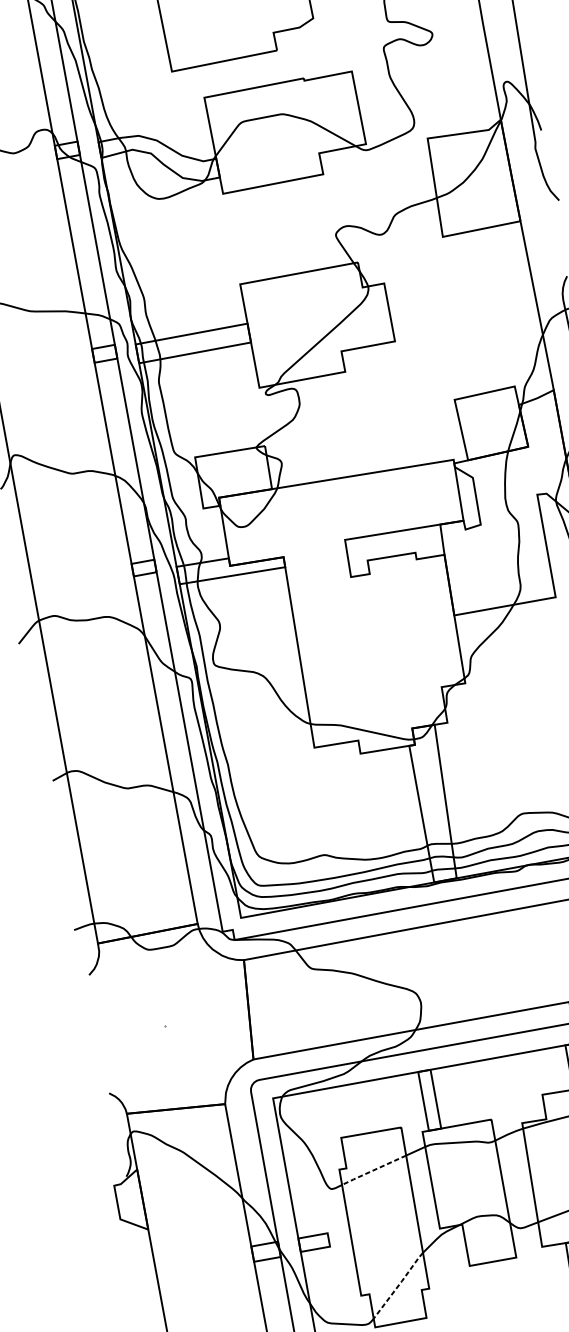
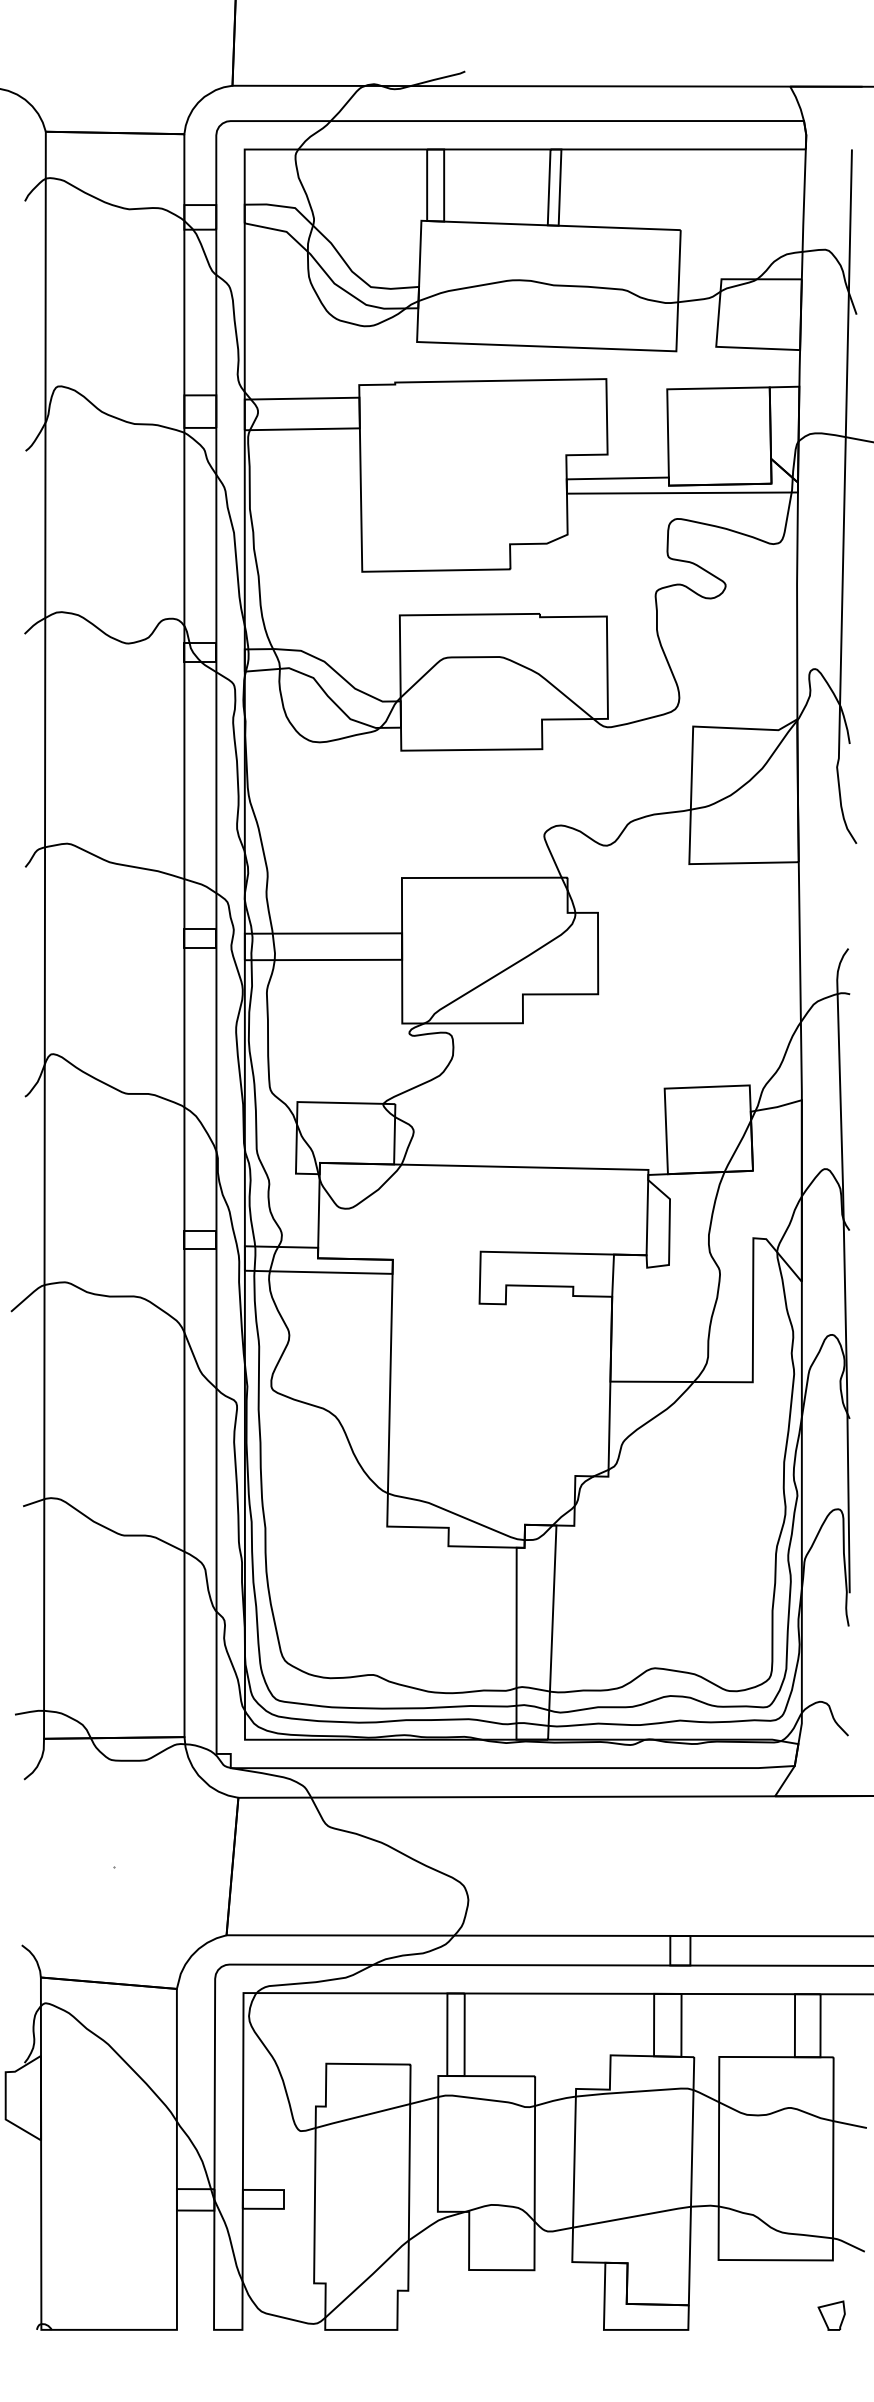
line: (373, 1170) -> (361, 2116), dashed -> solid
line: (398, 1285) -> (367, 2278), dashed -> solid

